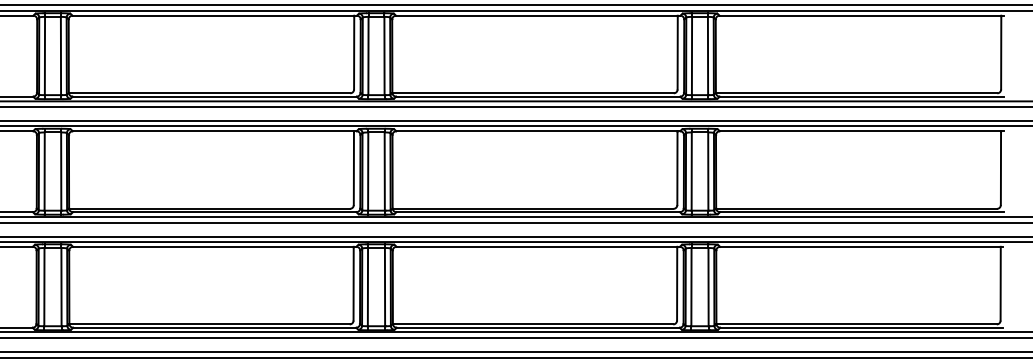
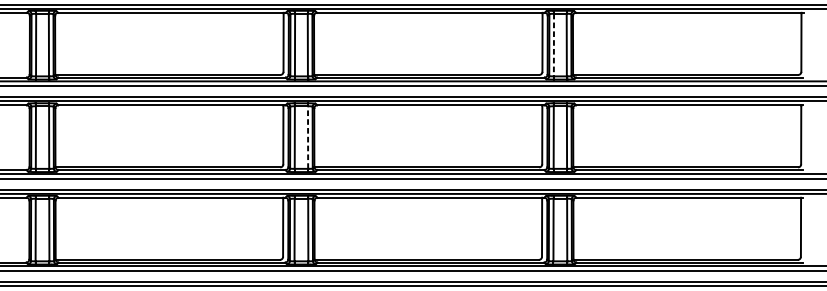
line: (691, 56) -> (553, 45), solid -> dashed
line: (384, 171) -> (307, 137), solid -> dashed

